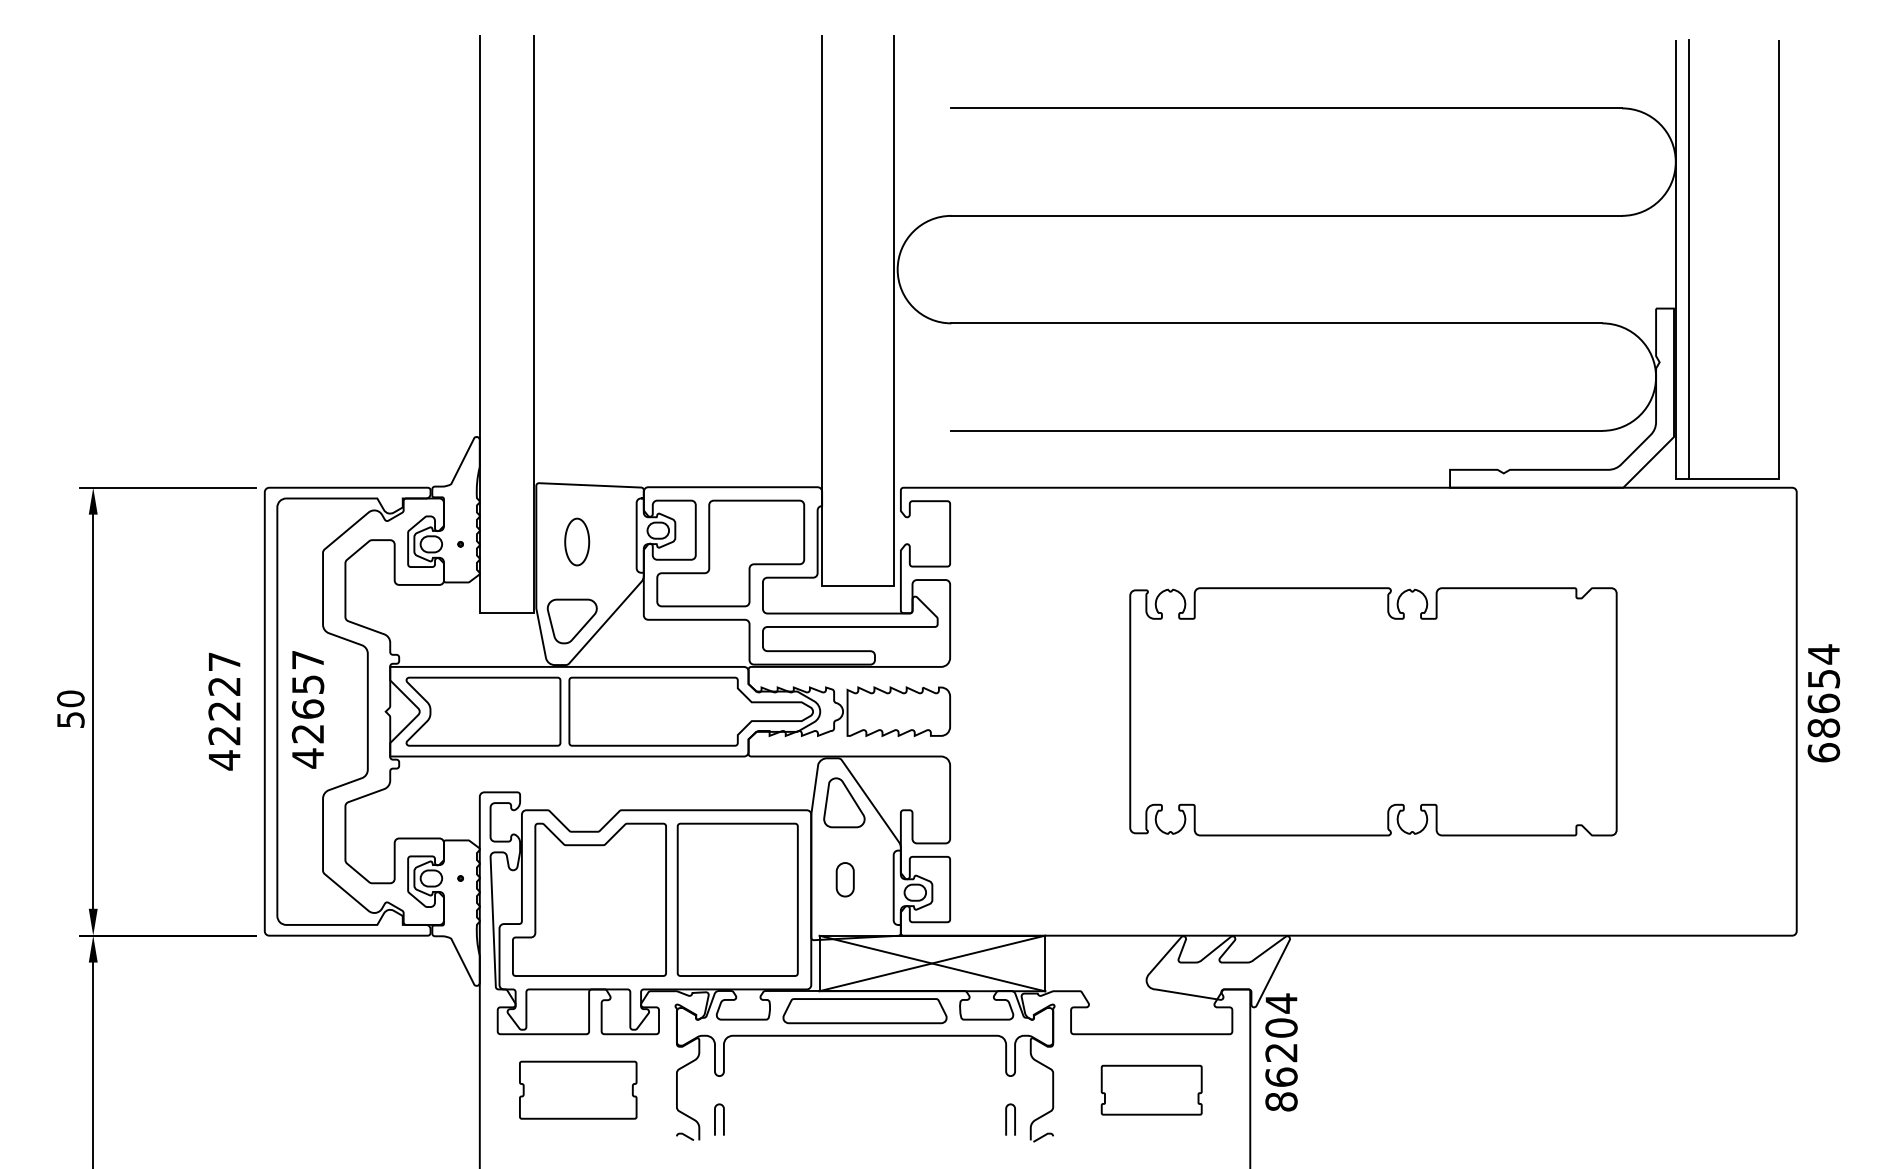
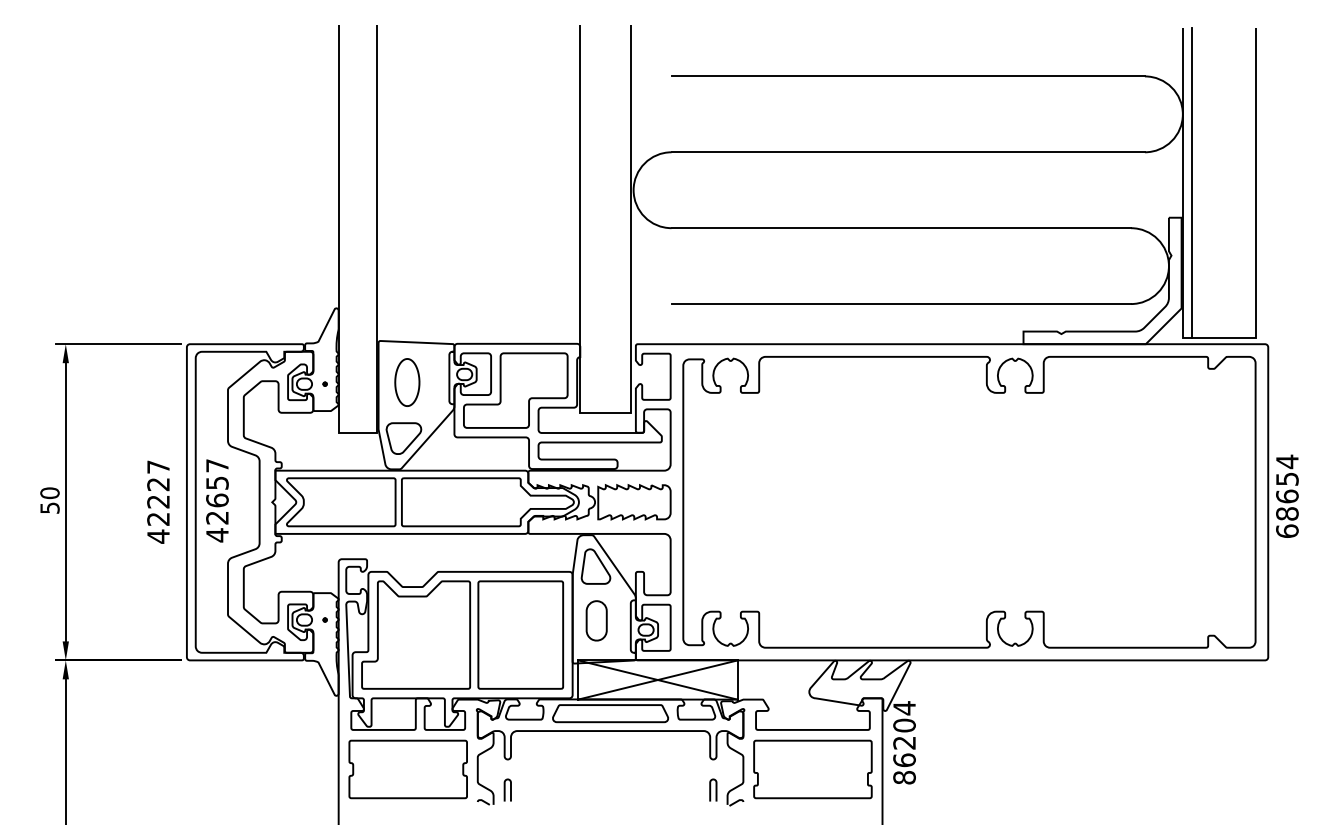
part: (577, 541) -> (407, 382), size x1.43
part: (1373, 712) -> (969, 502), size x1.67
part: (845, 879) -> (596, 620), size x1.67
part: (577, 1090) -> (407, 769), size x1.43
part: (1151, 1090) -> (812, 769), size x1.67

